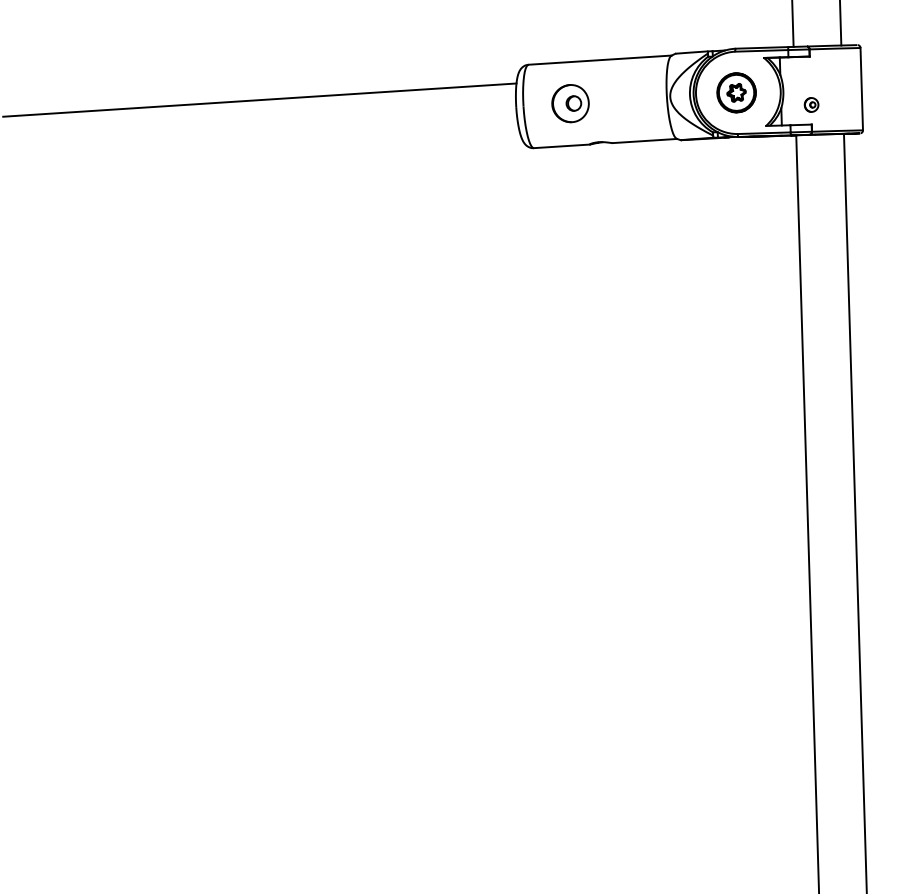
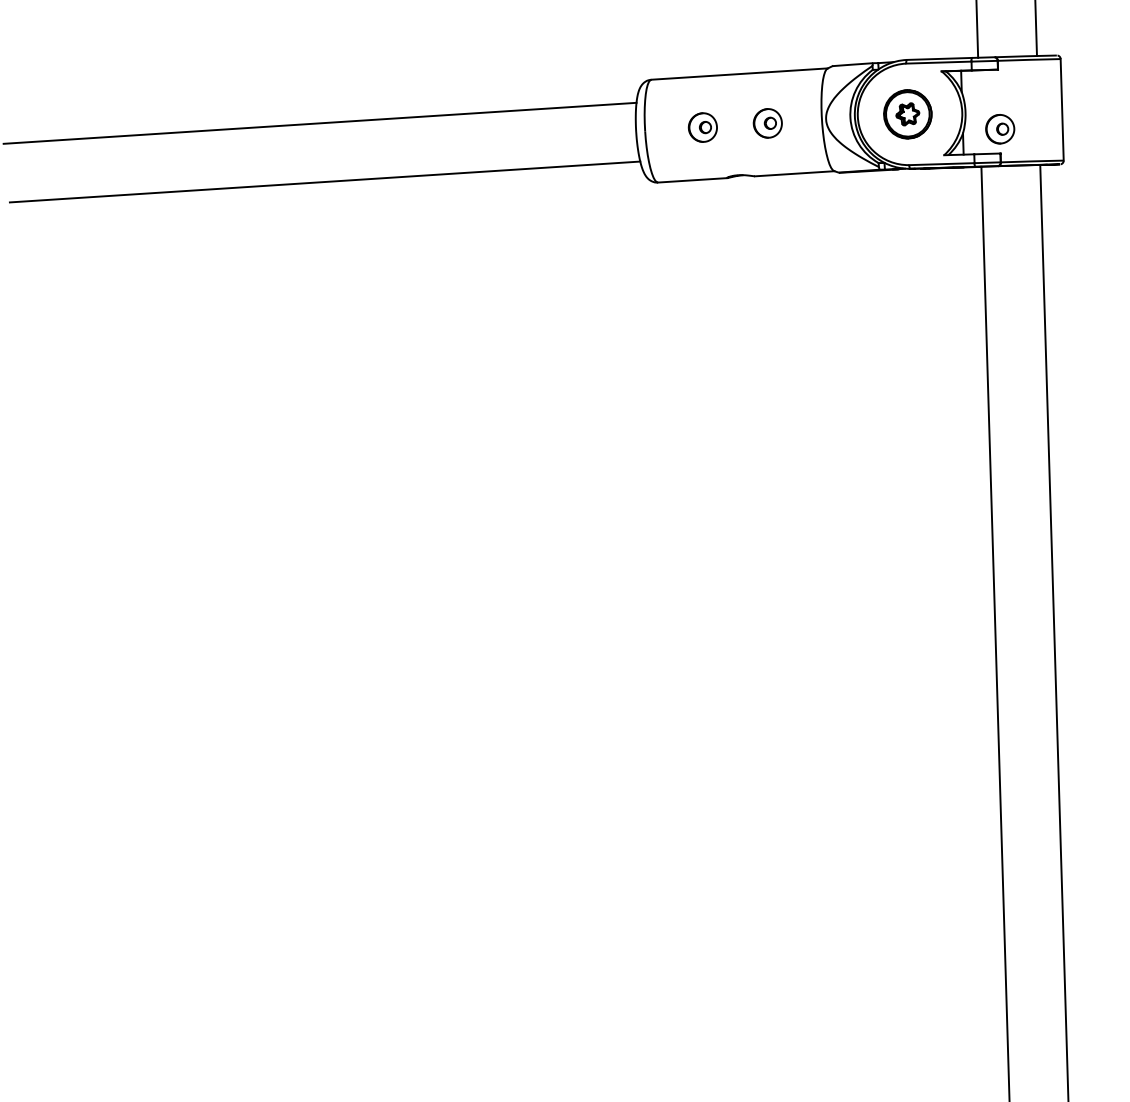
part: (622, 100) -> (767, 123), added
part: (570, 103) -> (702, 127), size x0.62
part: (811, 105) -> (1000, 129), size x1.67
line: (263, 147) -> (324, 181), added

